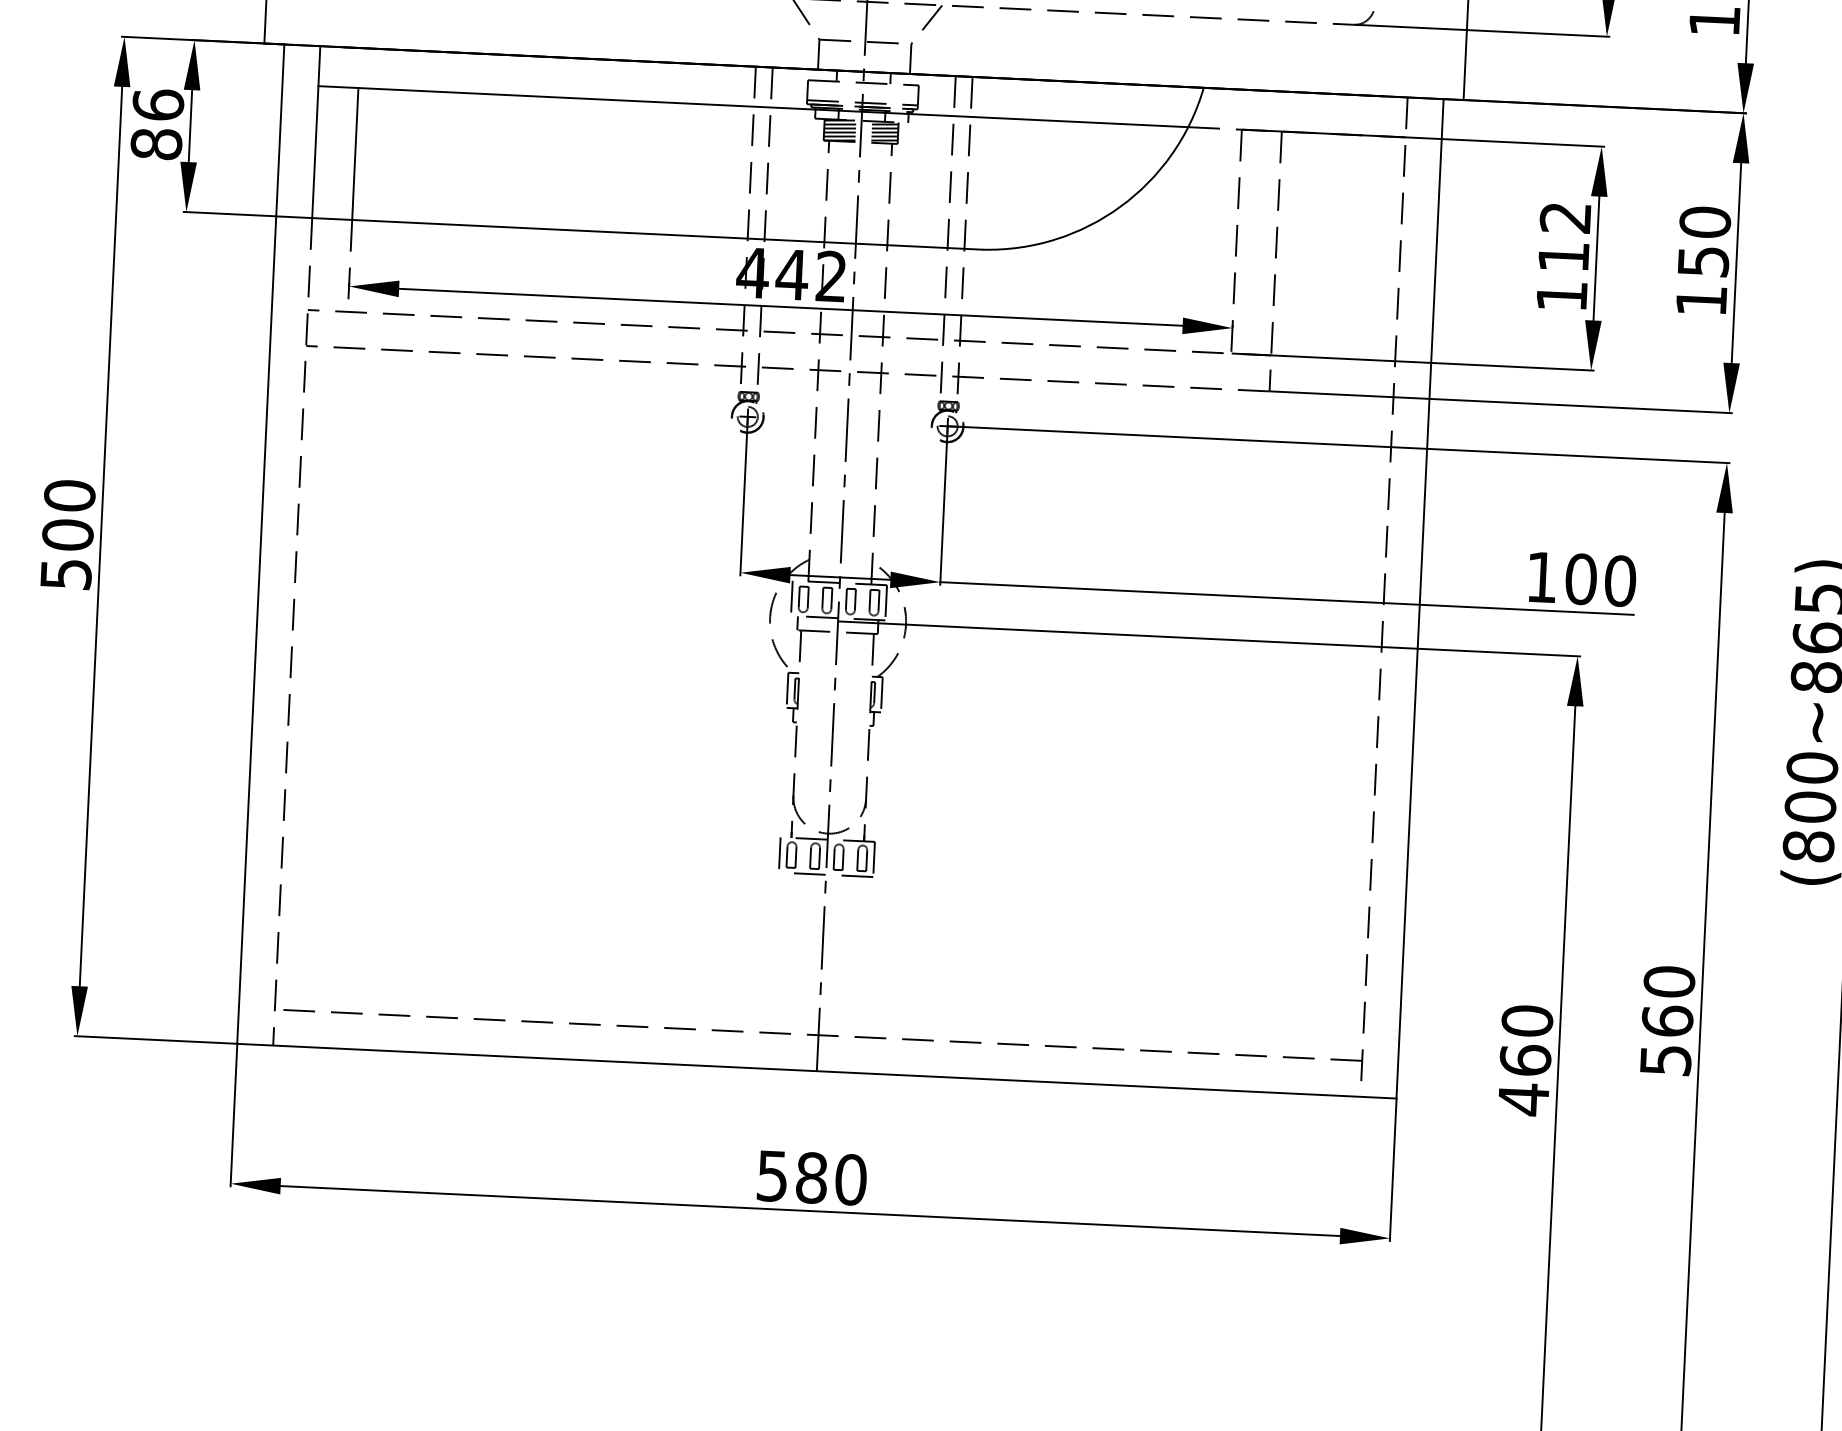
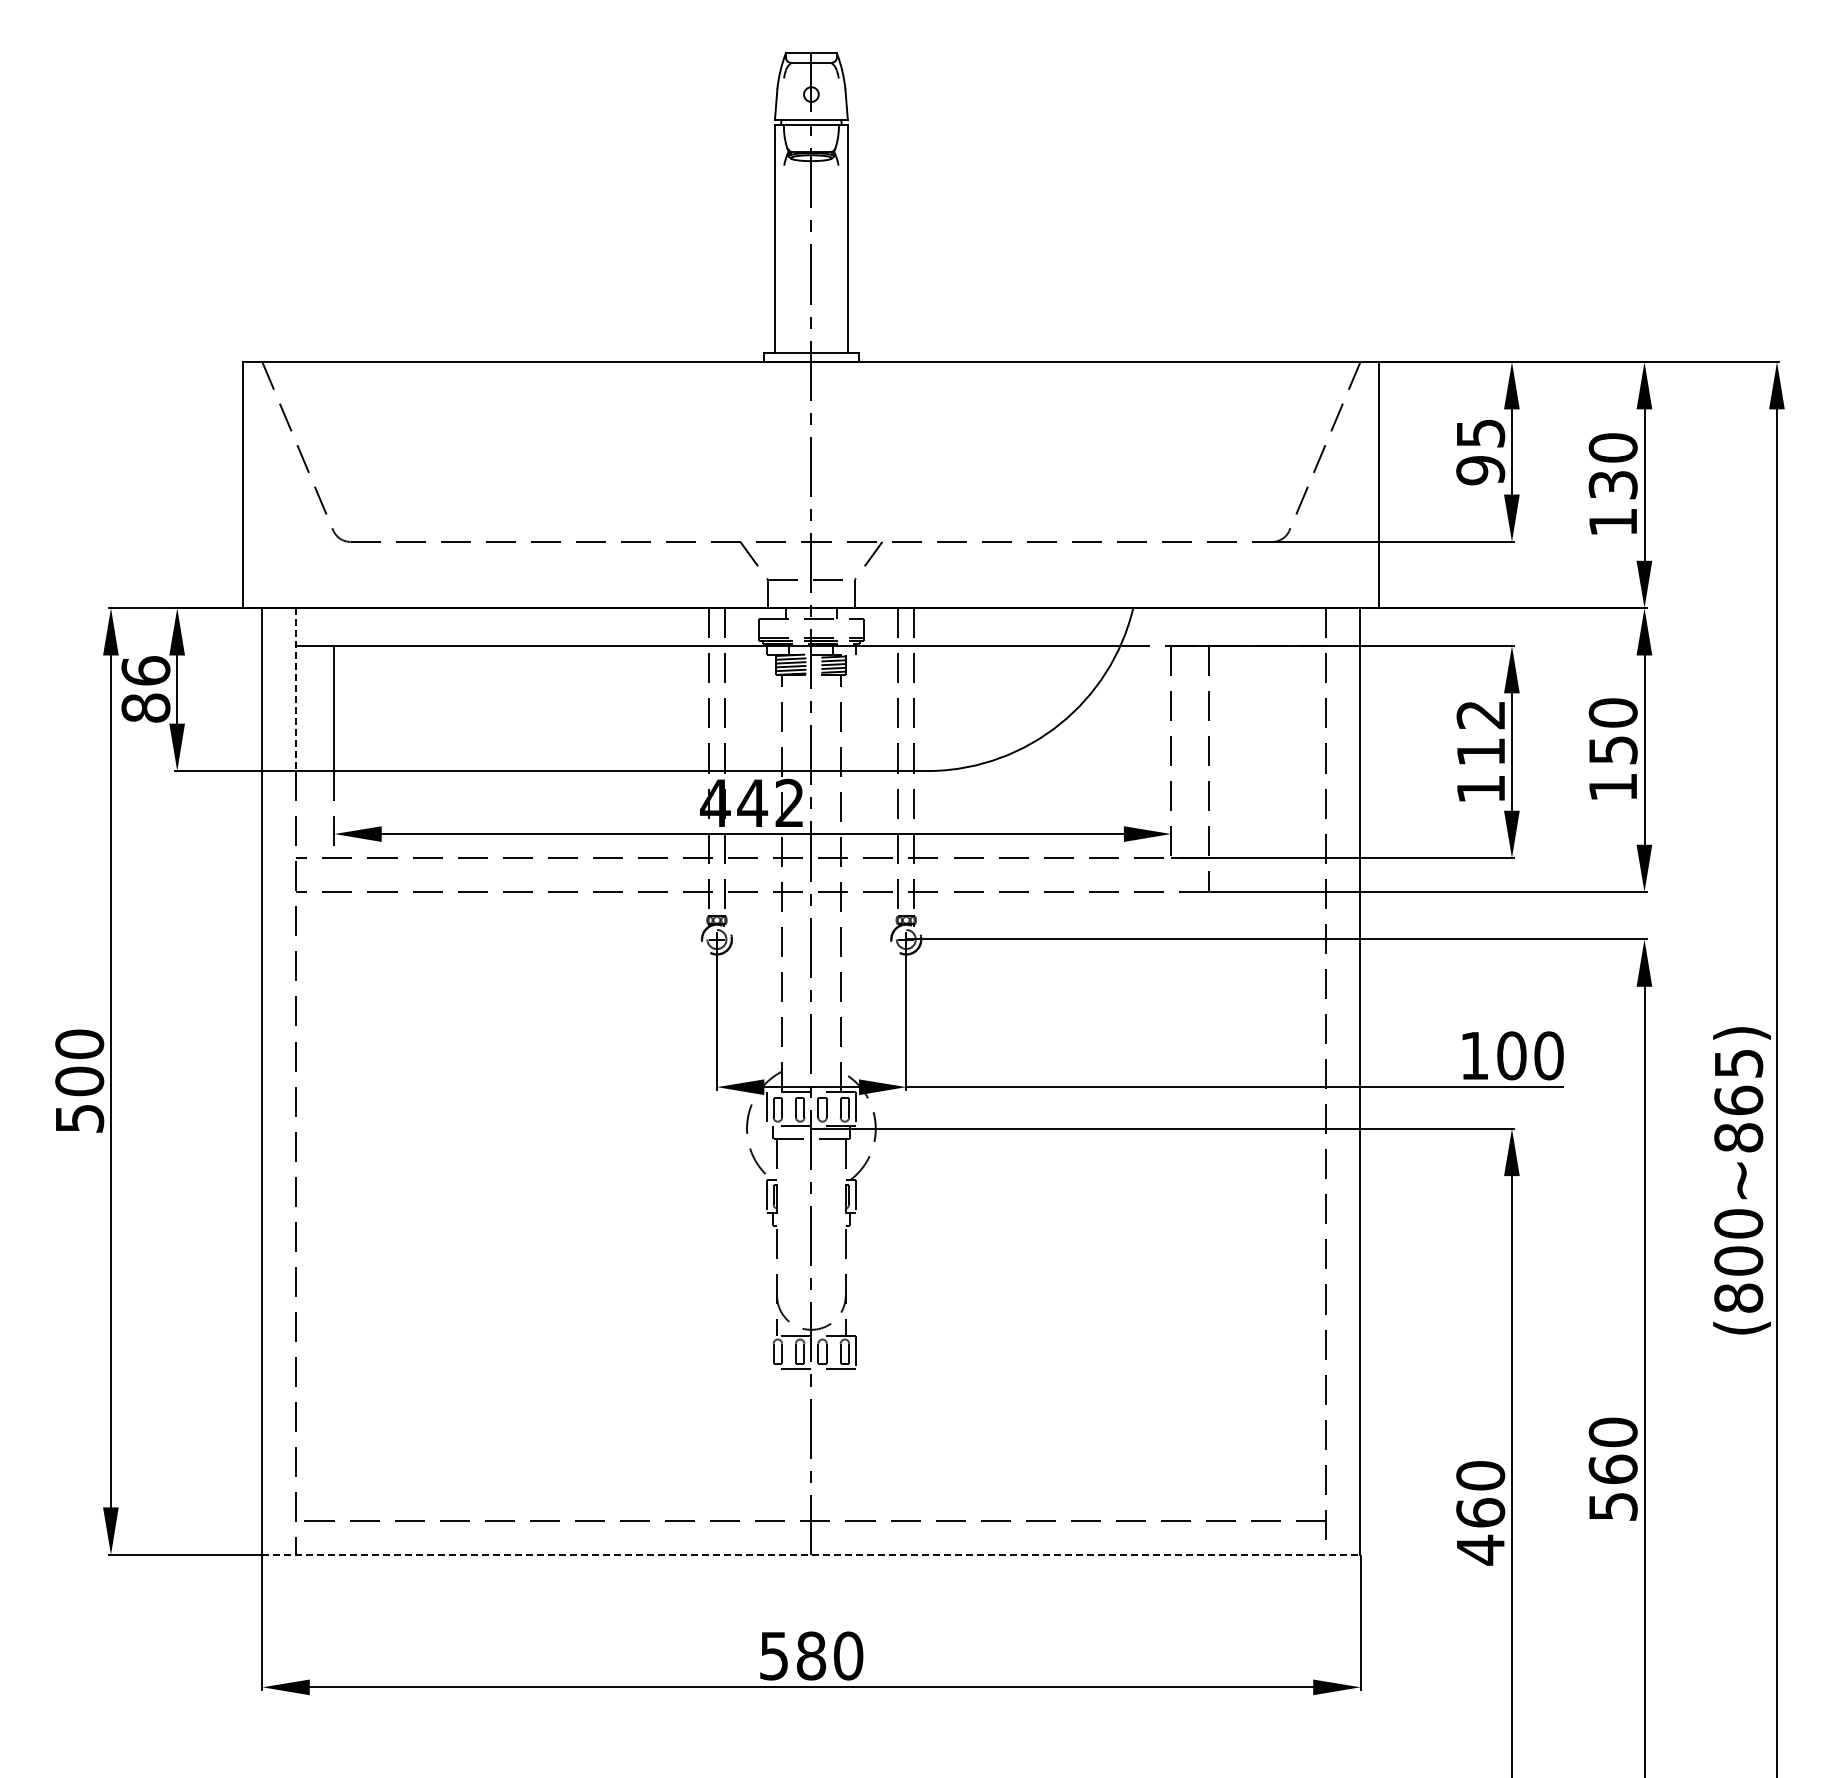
line: (316, 133) -> (296, 690), solid -> dashed
line: (779, 854) -> (766, 1351), removed
line: (816, 1070) -> (811, 1554), solid -> dashed

